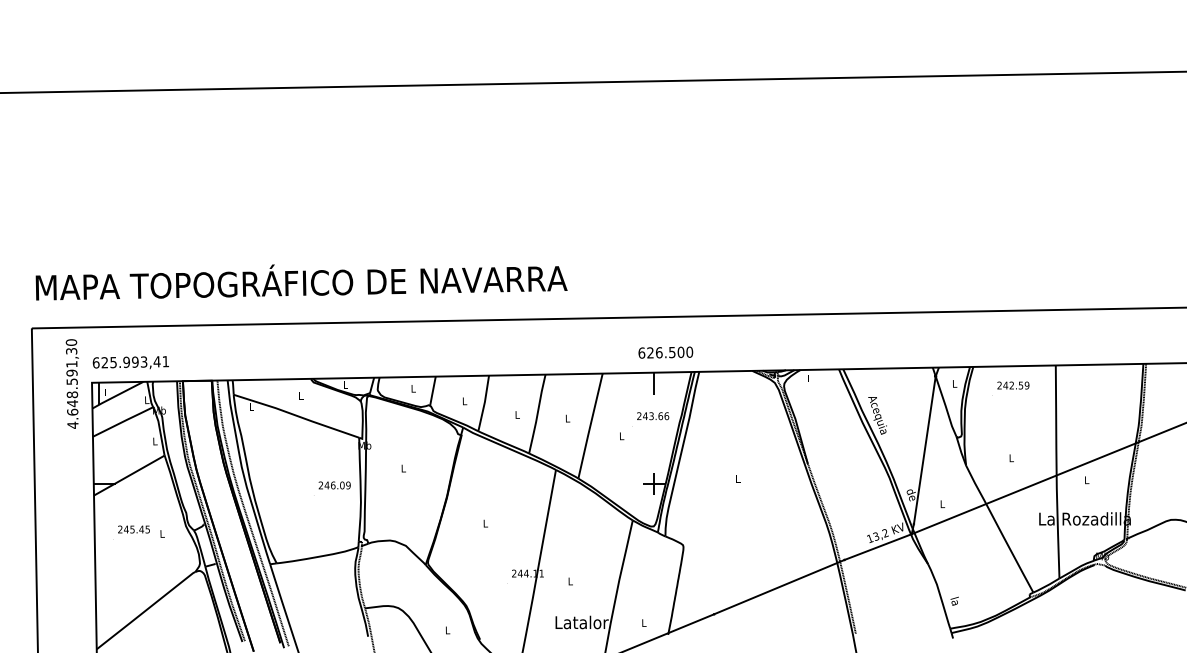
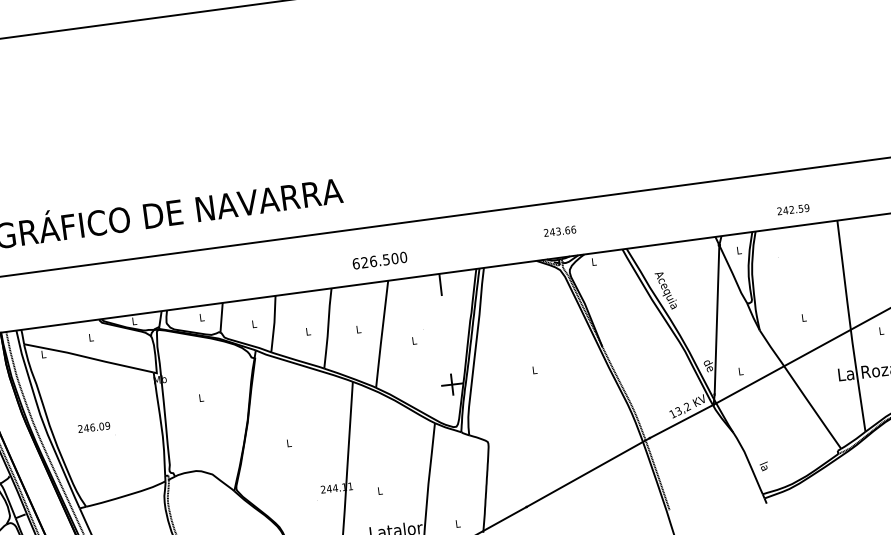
text: (665, 352) -> (379, 260), moved
text: (1013, 385) -> (793, 209), moved
text: (653, 416) -> (560, 231), moved
text: (334, 485) -> (93, 427), moved

